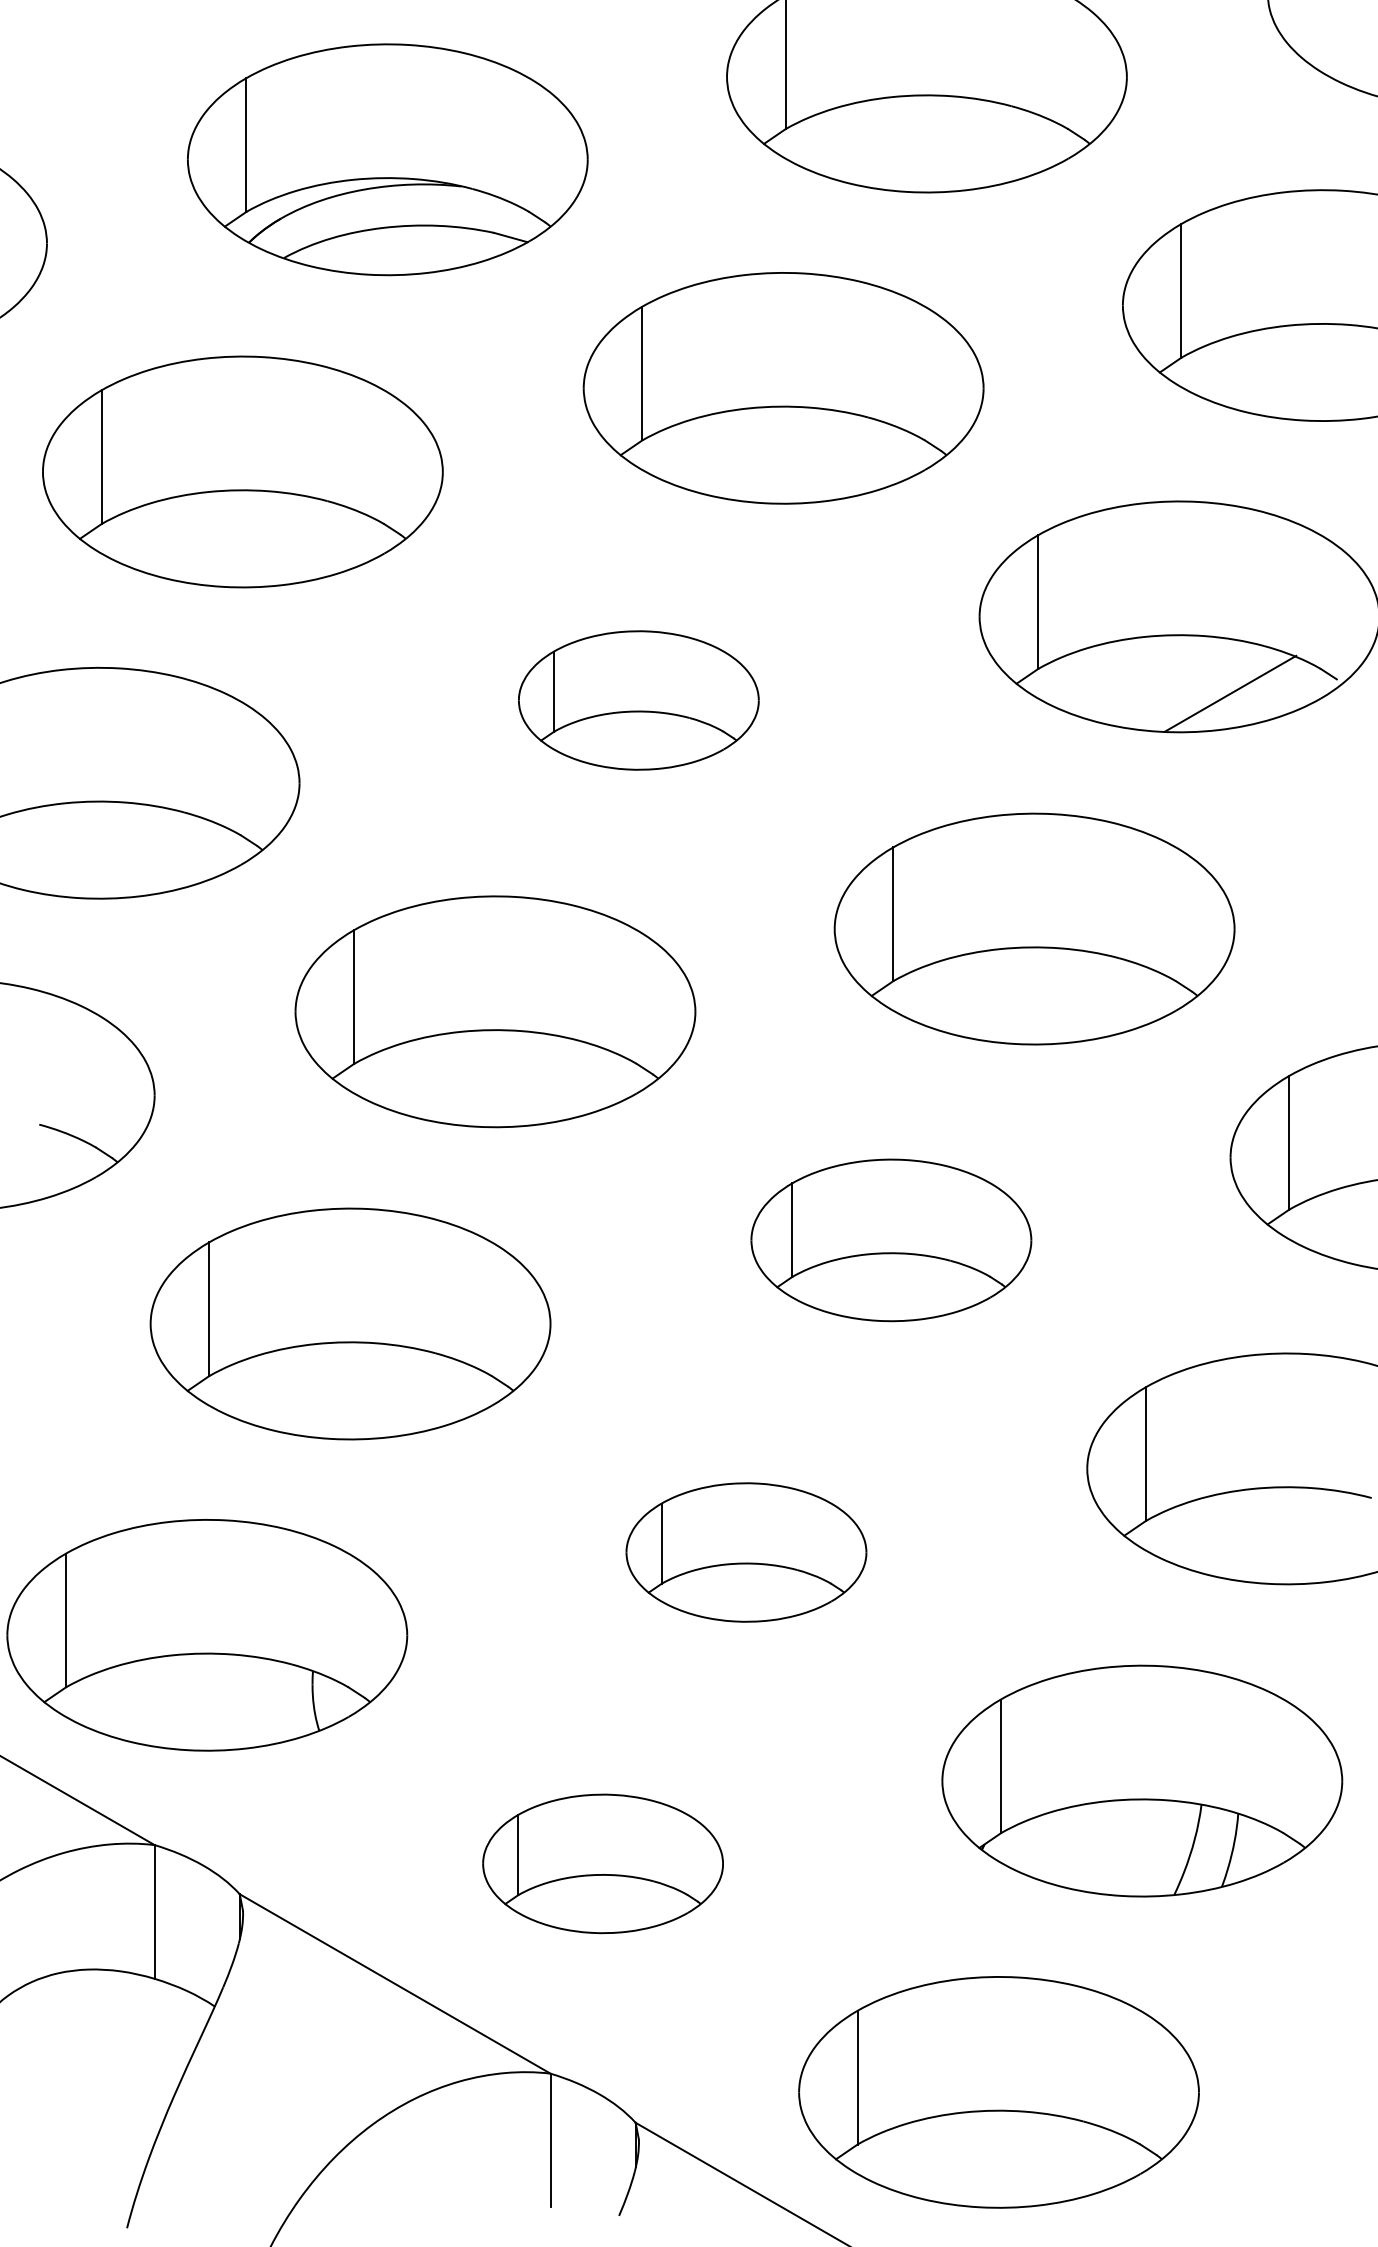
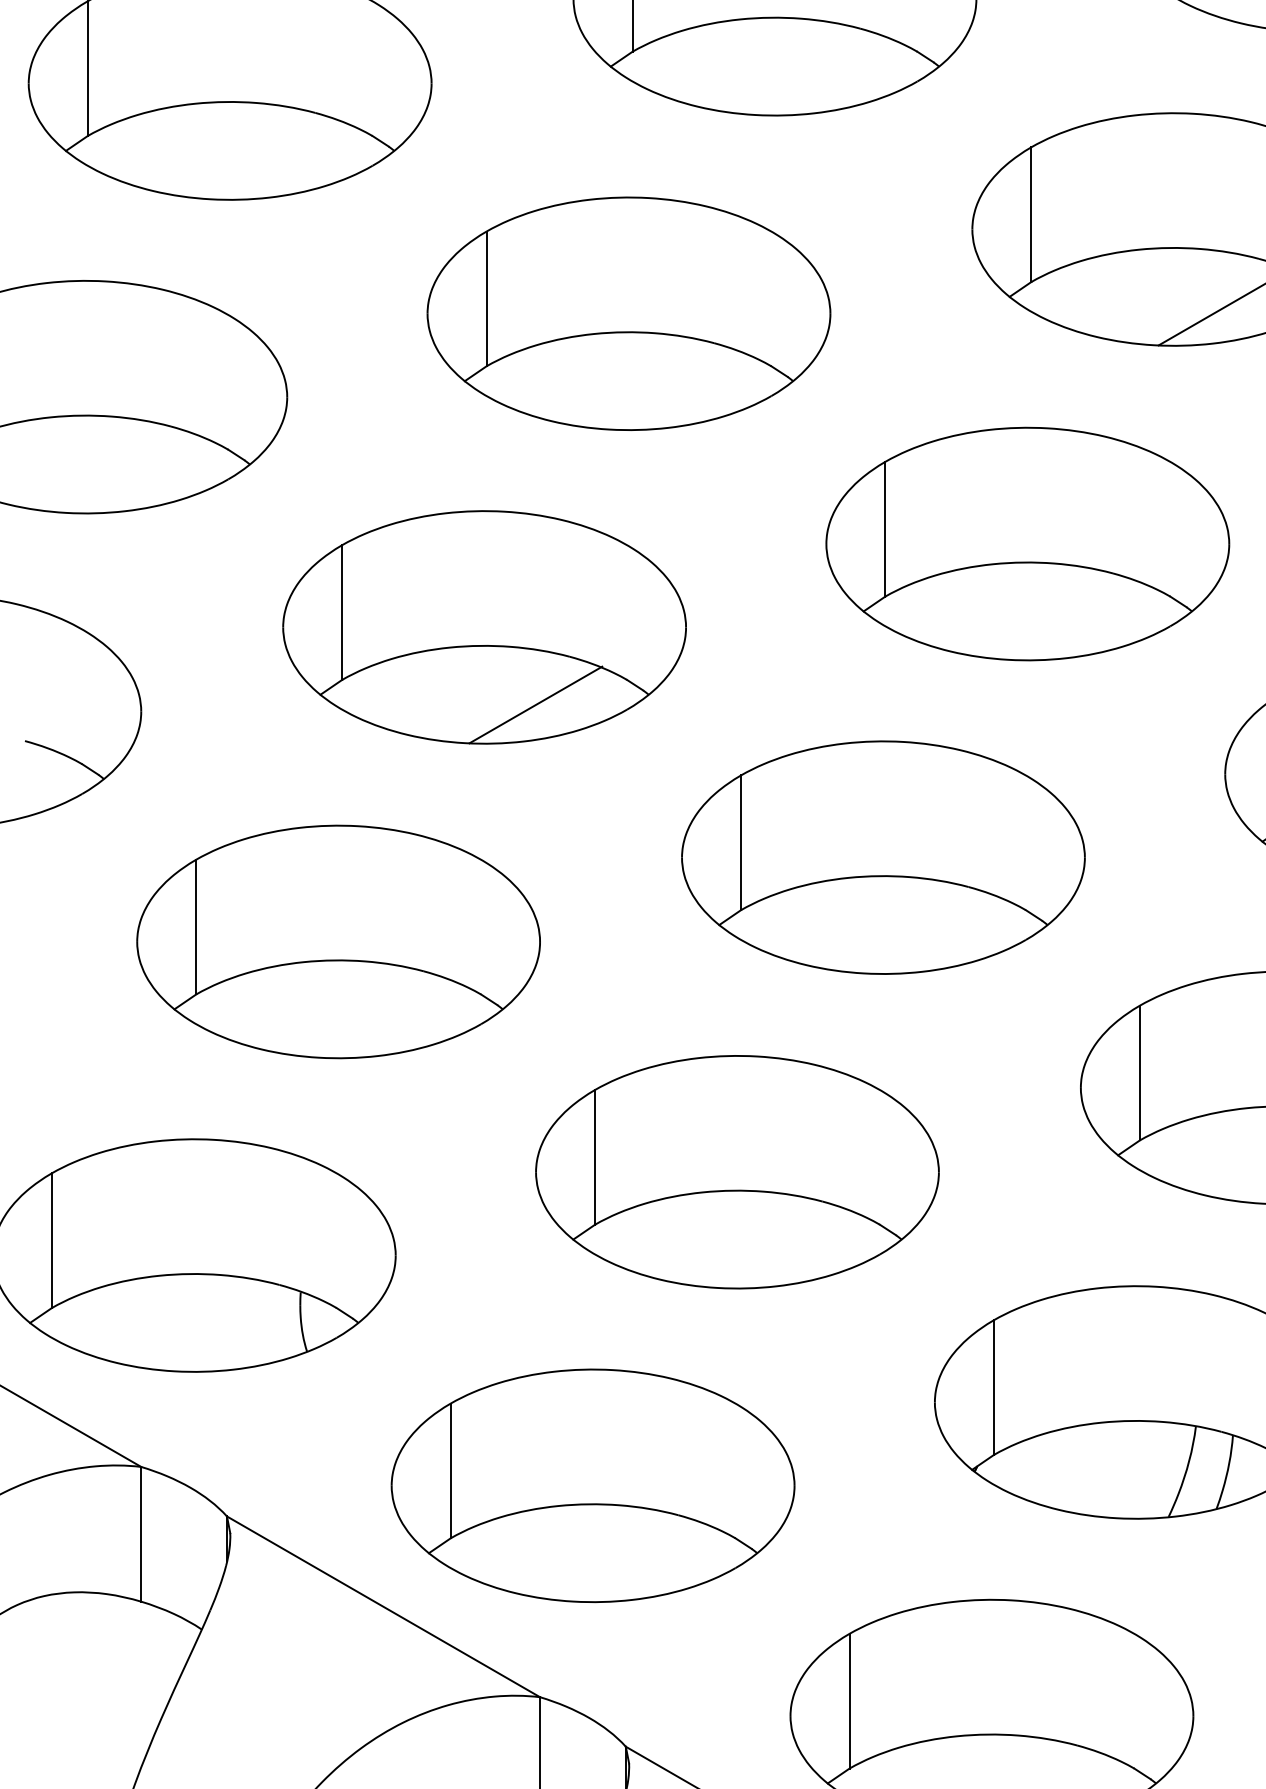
part: (638, 700) -> (628, 313), size x1.67
line: (546, 1088) -> (536, 704), added
part: (891, 1240) -> (883, 857), size x1.43
part: (746, 1552) -> (737, 1172), size x1.67
part: (602, 1863) -> (592, 1485), size x1.67

